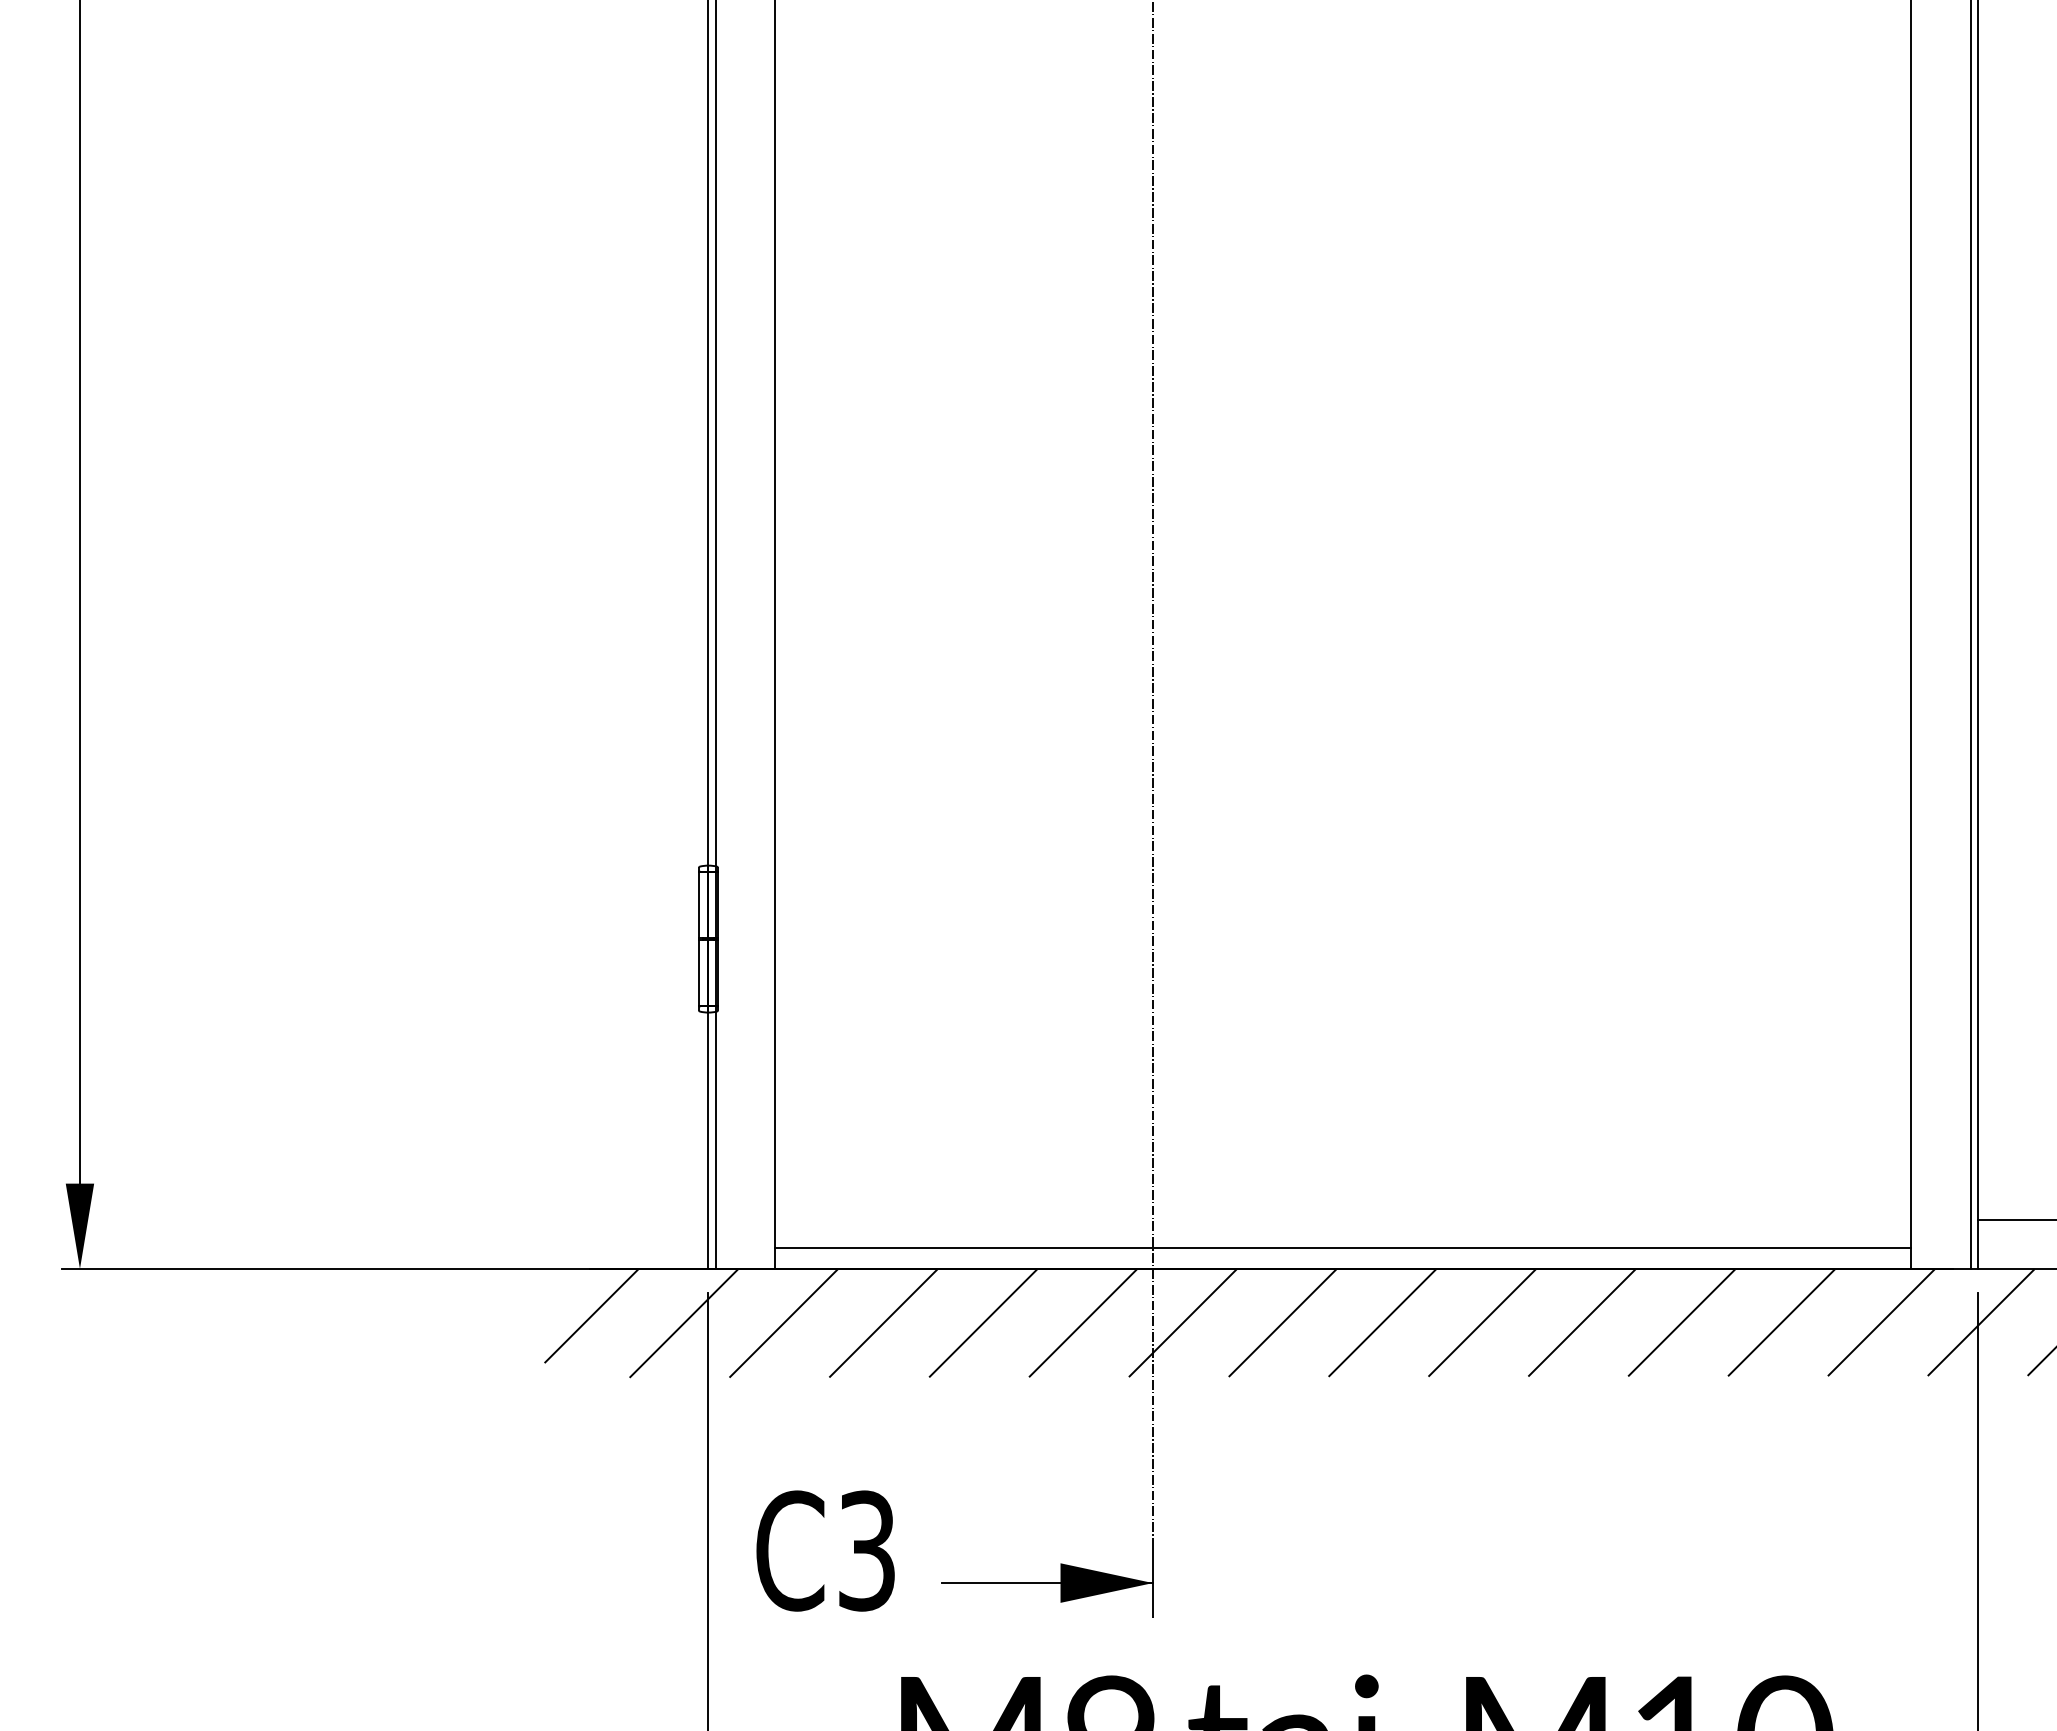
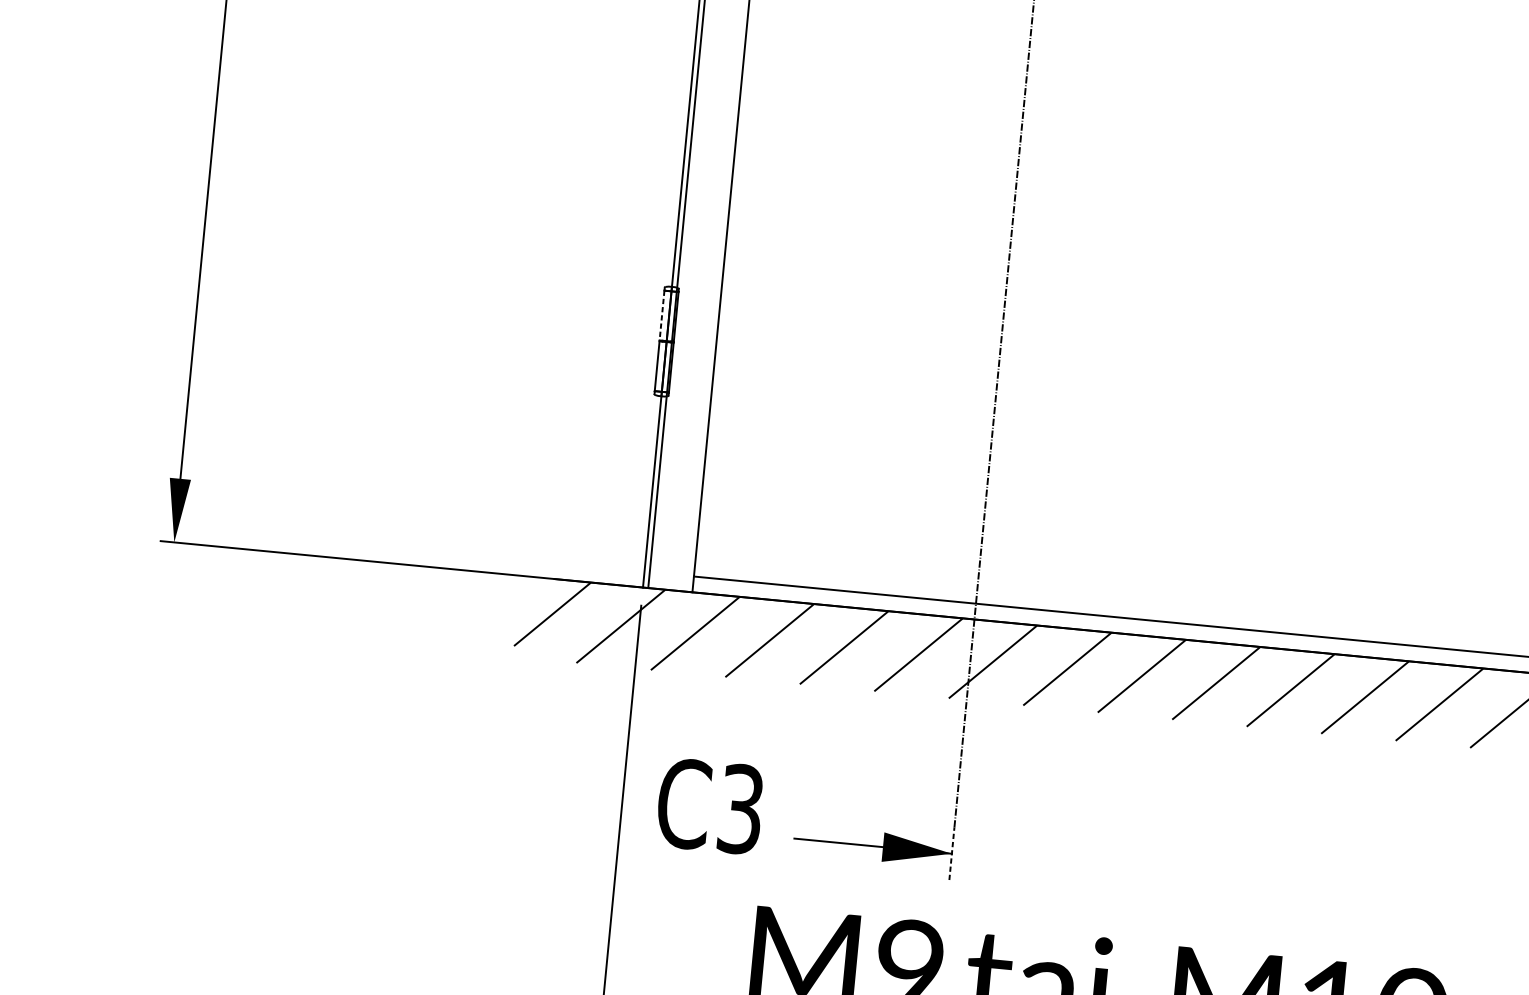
line: (698, 905) -> (661, 315), solid -> dashed
line: (1152, 1582) -> (951, 853), solid -> dashed

